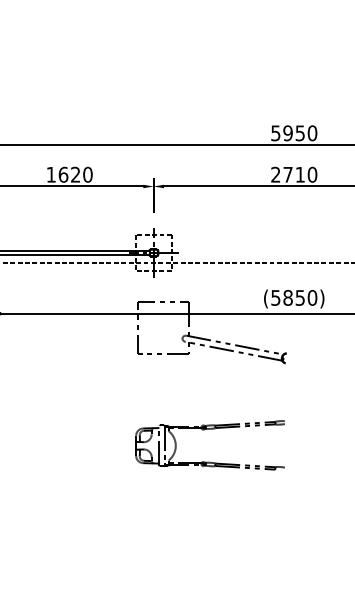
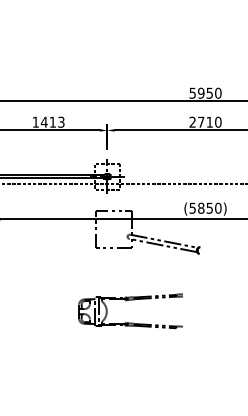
text: (75, 173) -> (52, 121), 1620 -> 1413
part: (203, 431) -> (126, 301), moved

